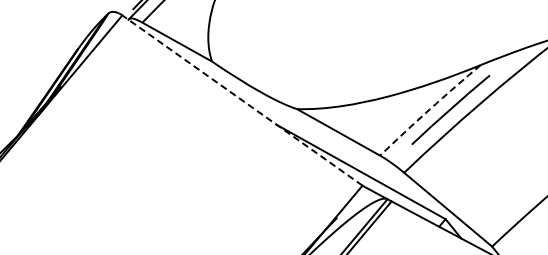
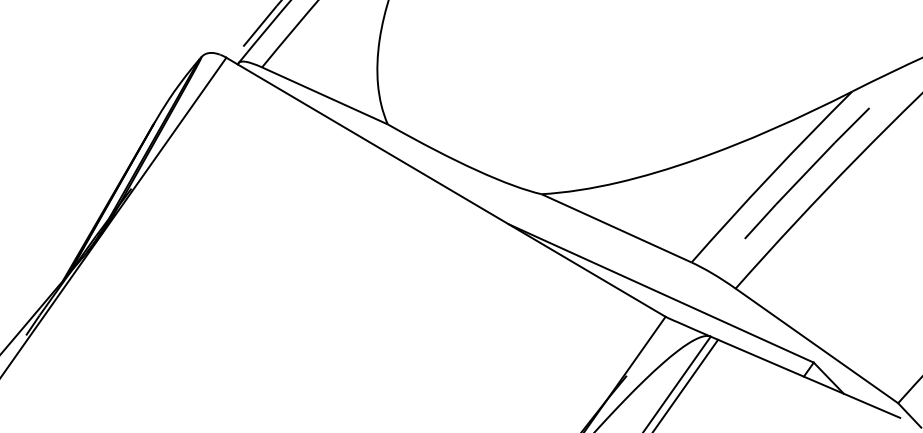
line: (242, 100) -> (446, 187), dashed -> solid
arc: (429, 109) -> (770, 175), dashed -> solid

